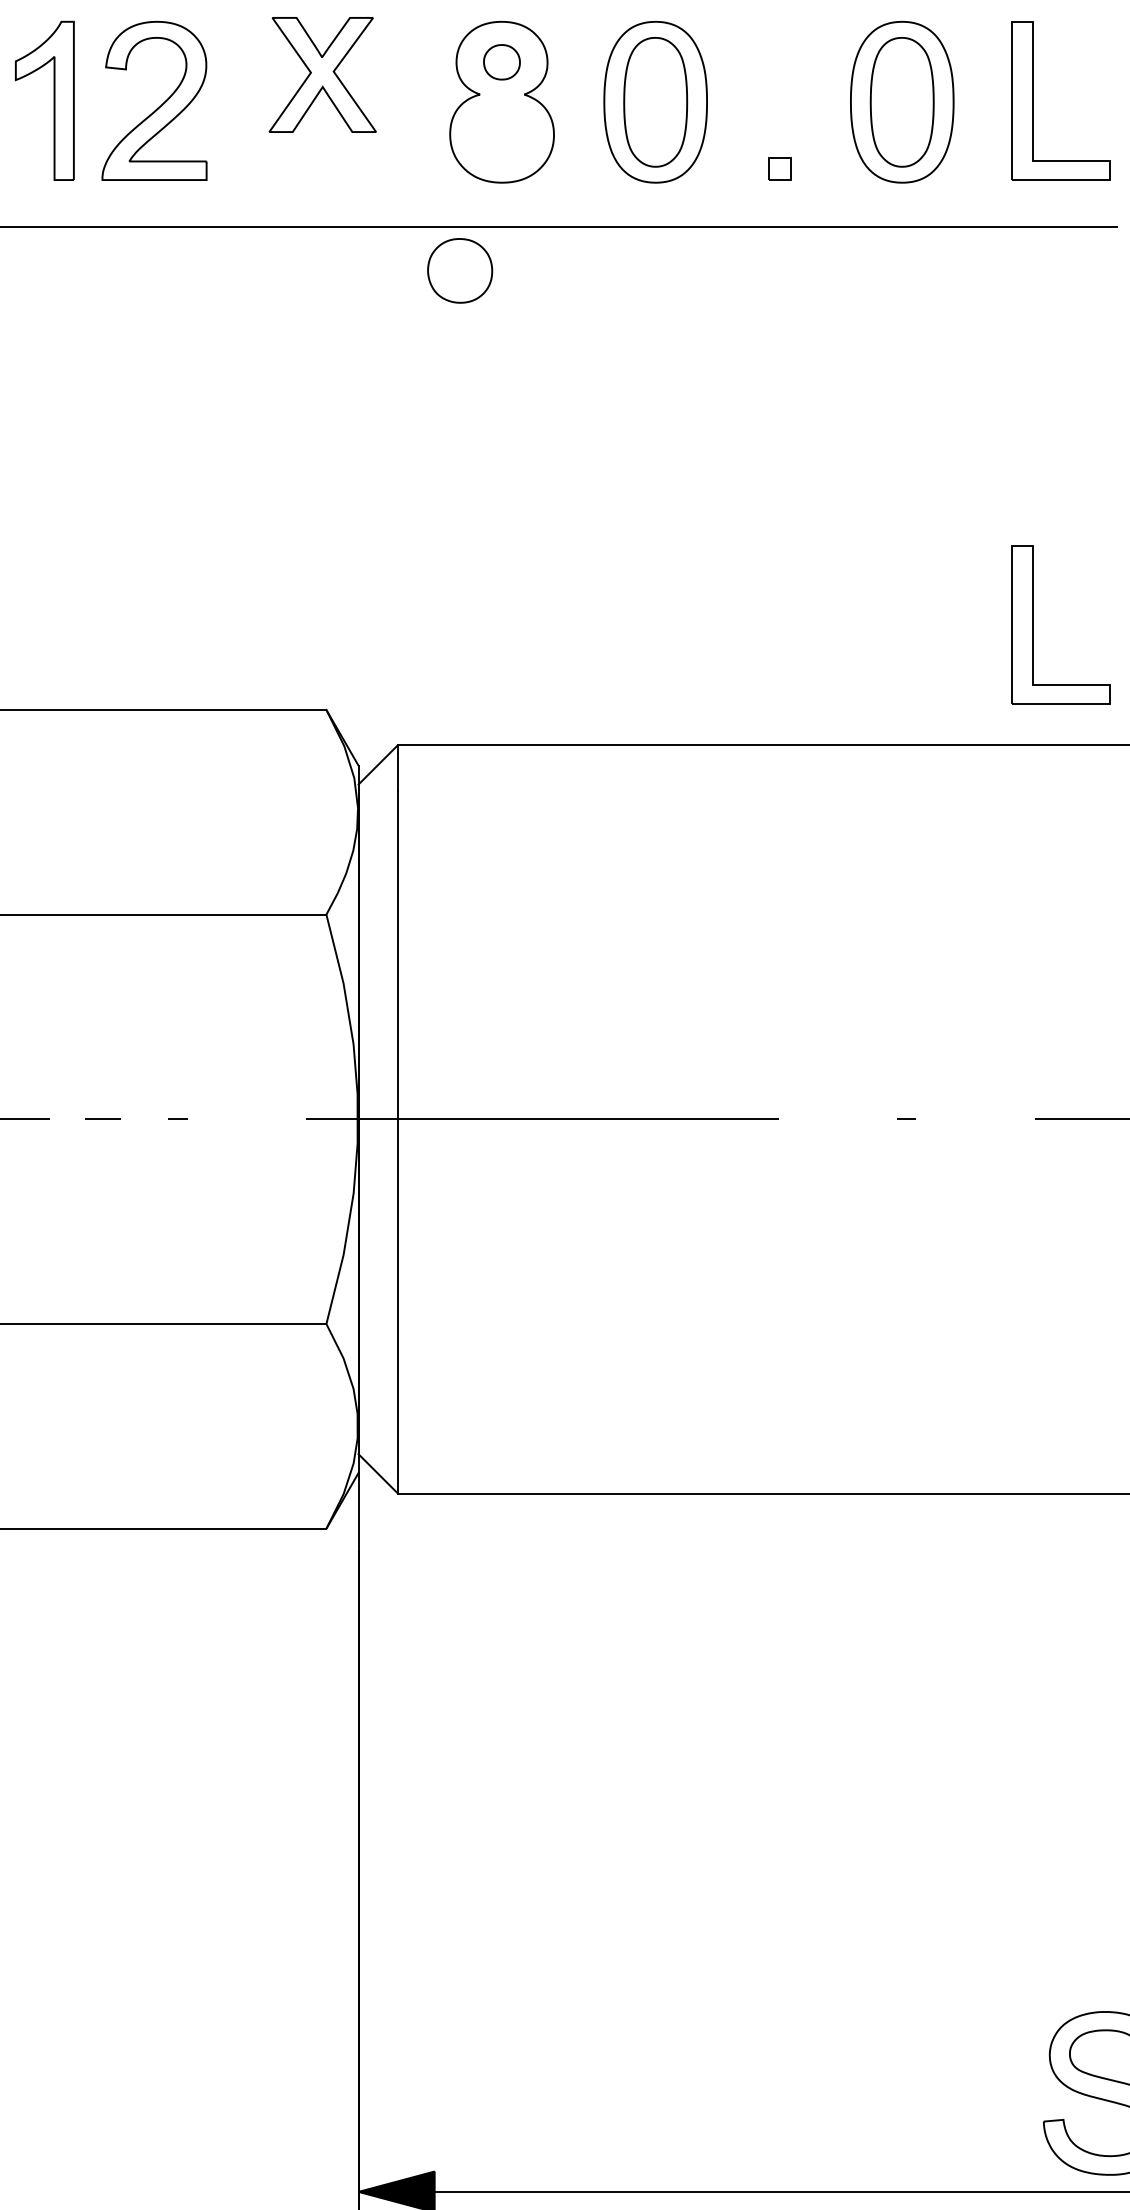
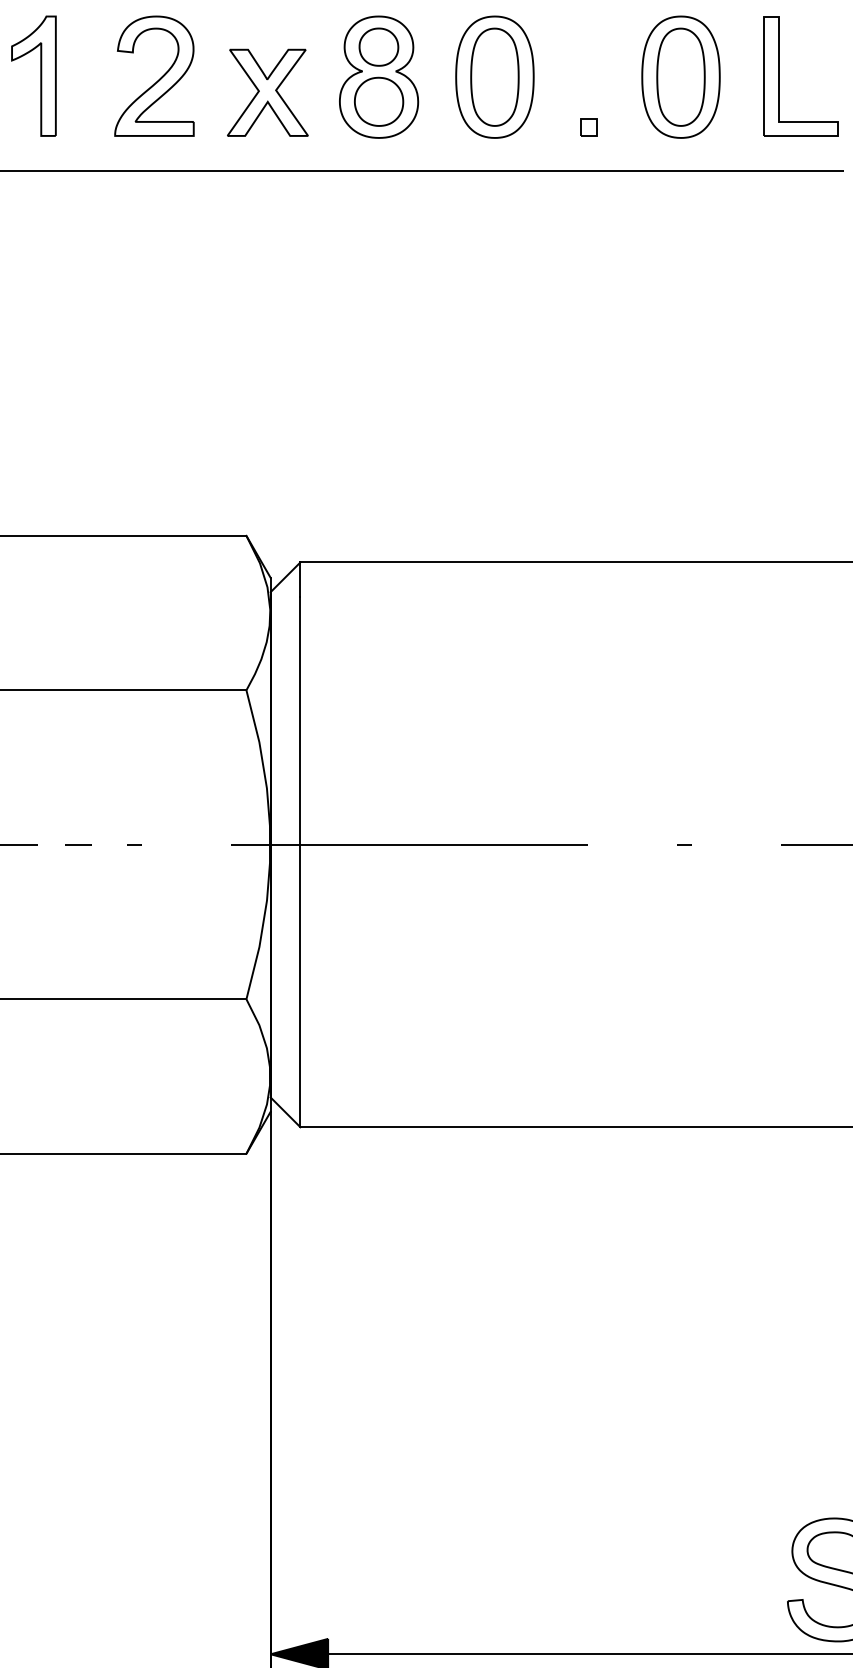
part: (501, 61) -> (378, 46), size x1.43
part: (322, 74) -> (267, 92), moved
part: (157, 107) -> (156, 81), moved
part: (460, 270) -> (379, 101), moved
part: (1033, 624) -> (780, 471), removed

